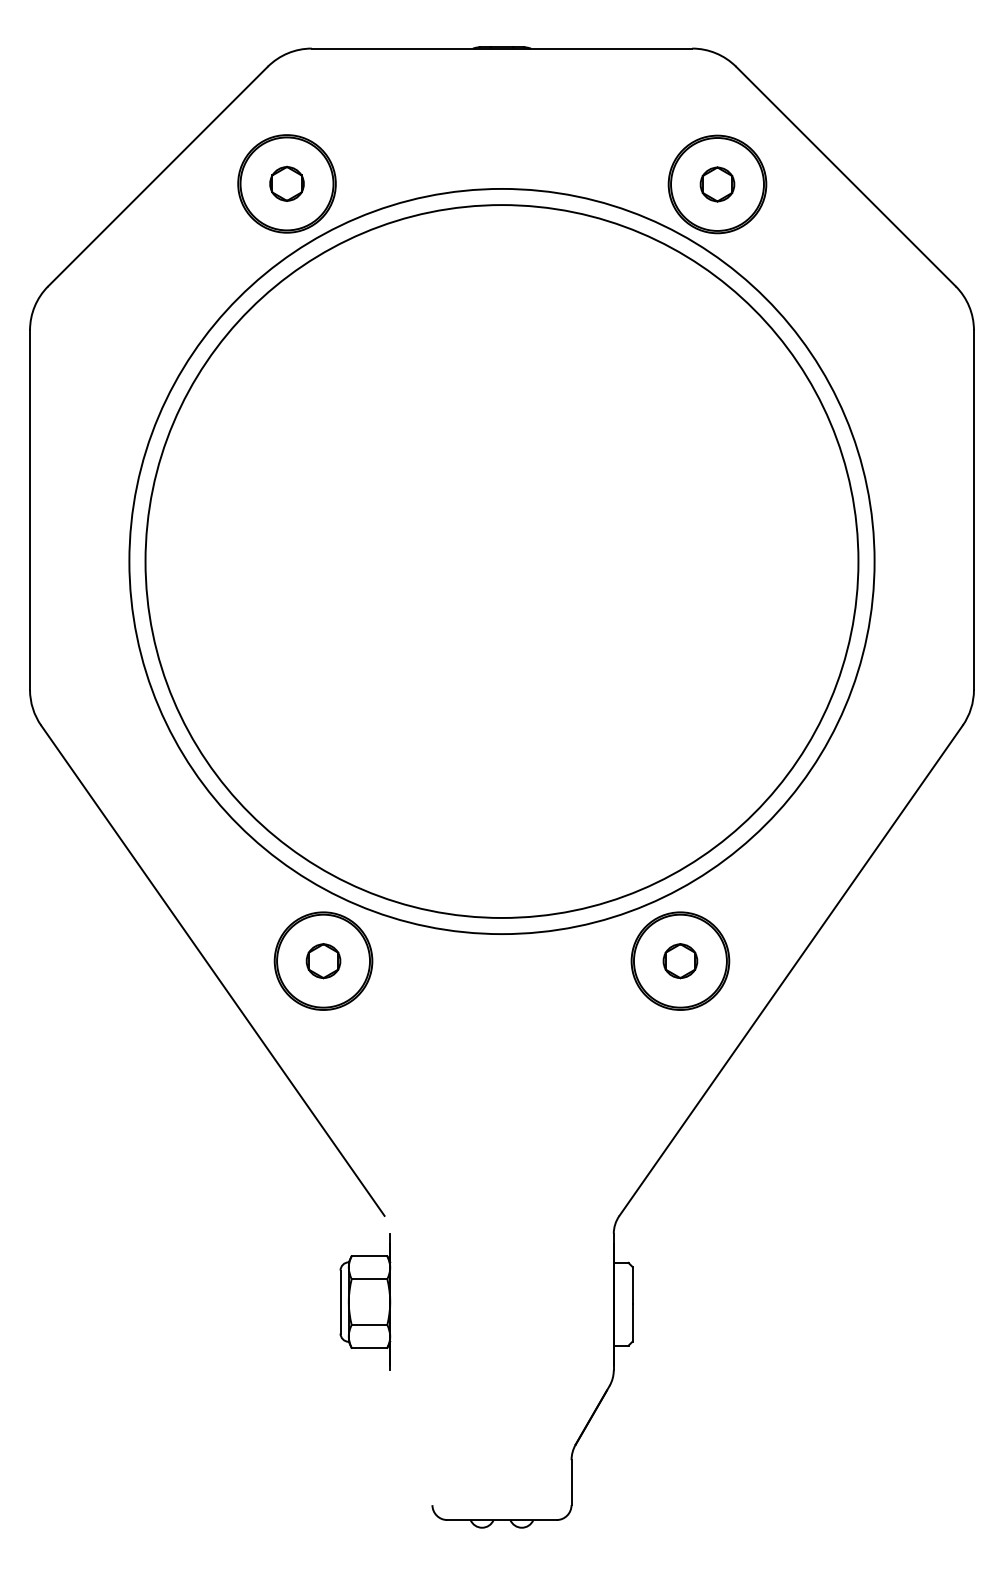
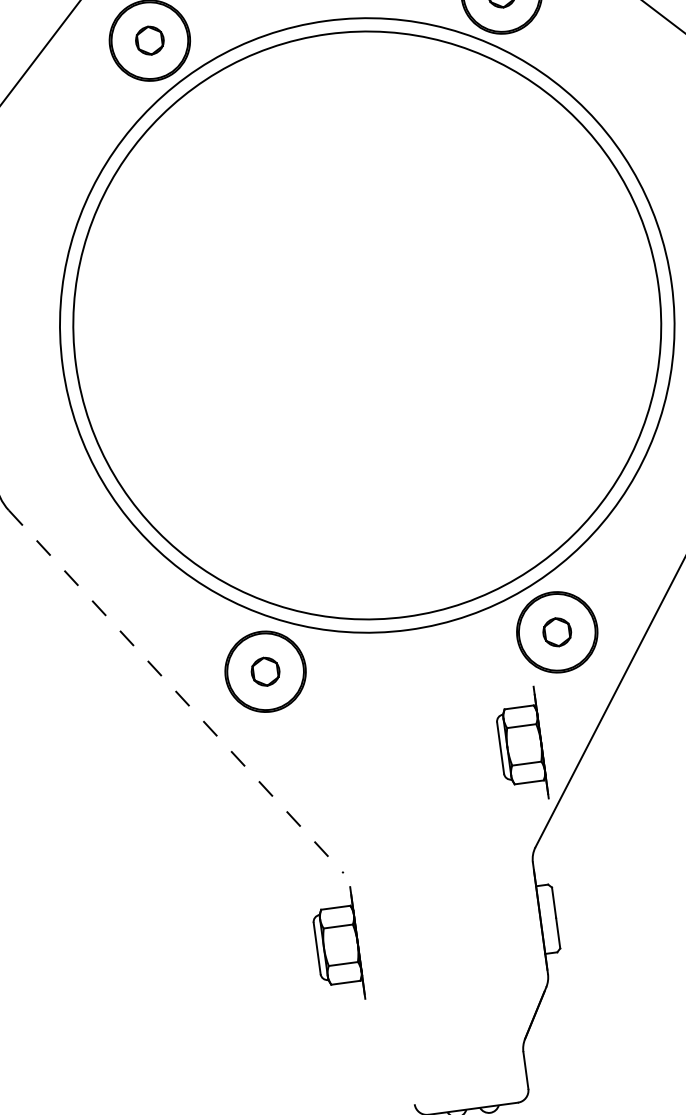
line: (213, 971) -> (176, 692), solid -> dashed
part: (618, 1090) -> (520, 744), added

